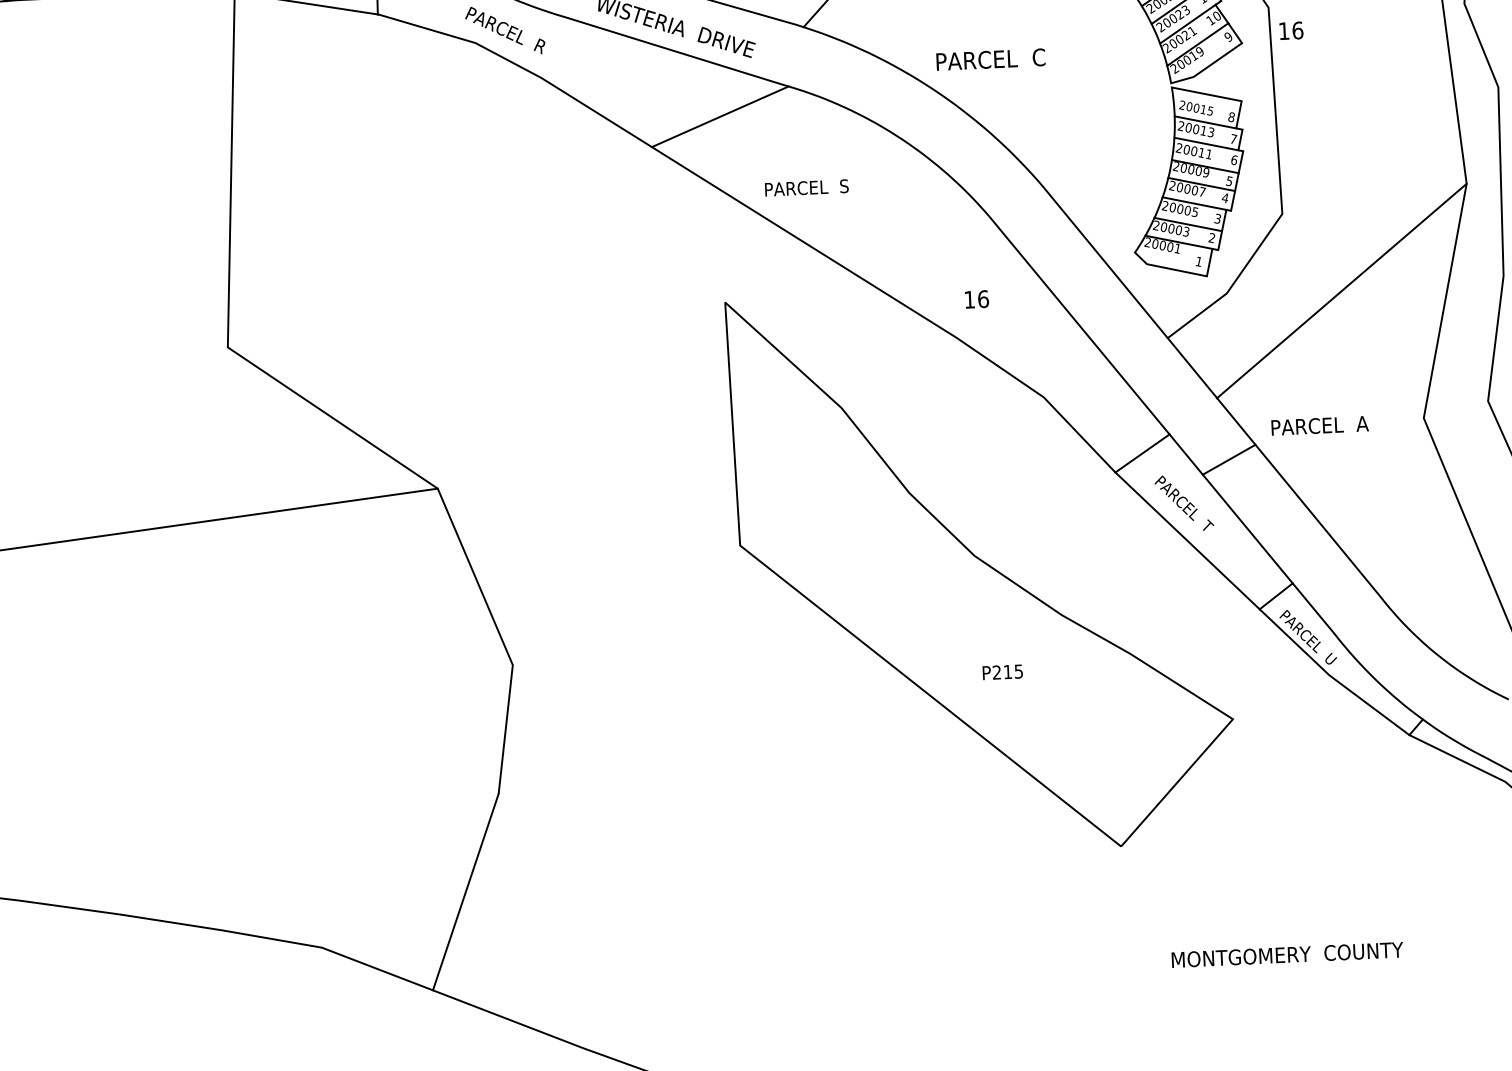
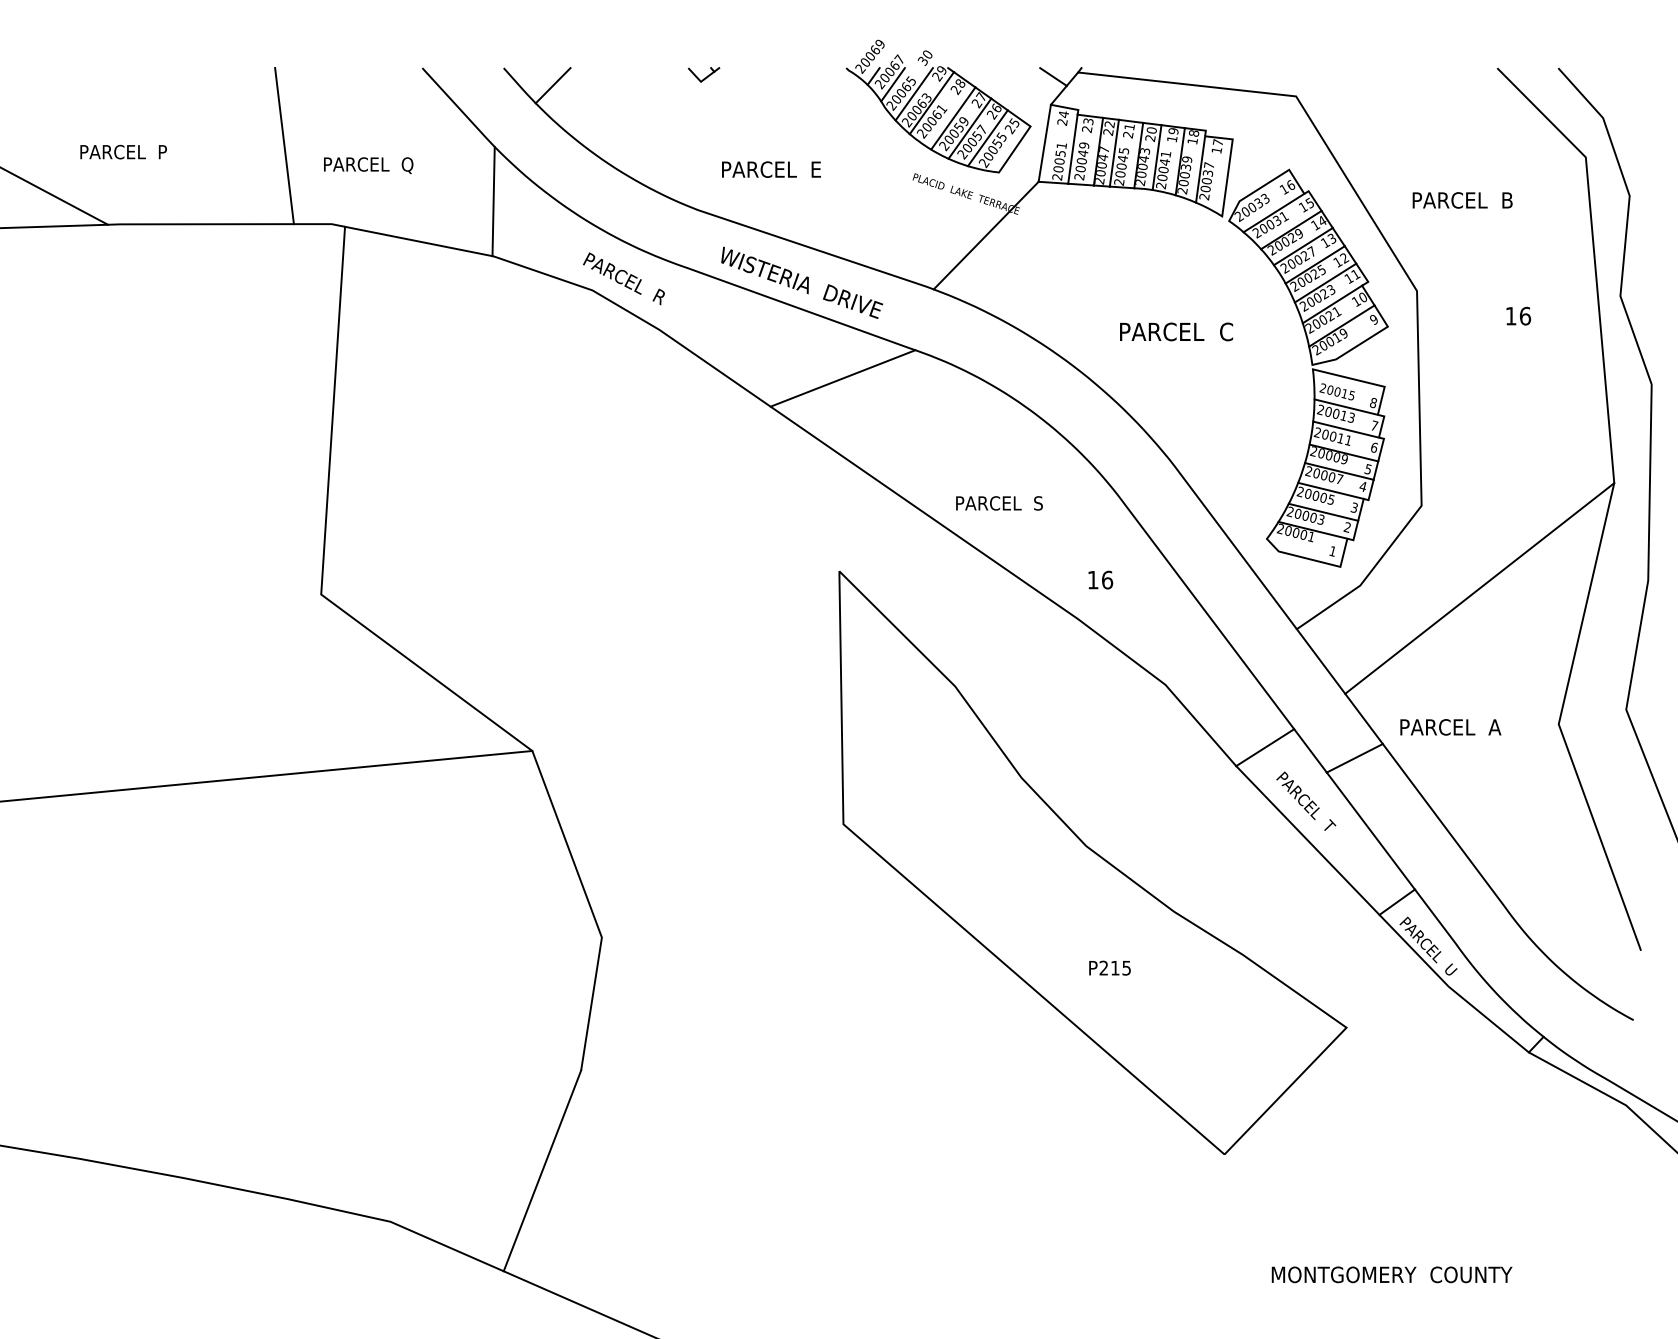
text: (1291, 30) -> (1518, 315), moved
text: (990, 59) -> (1176, 331), moved
text: (806, 188) -> (999, 503), moved

